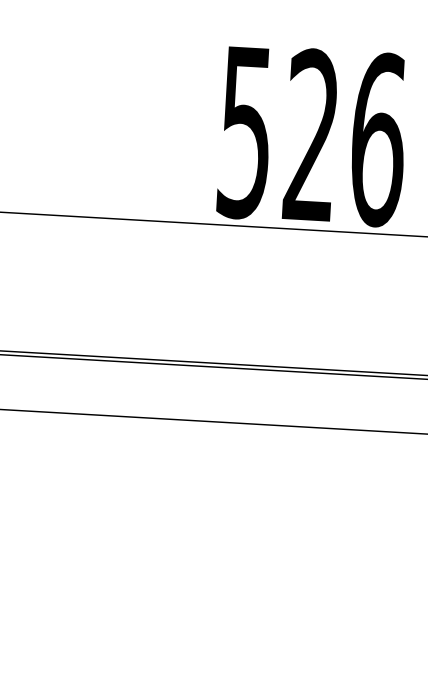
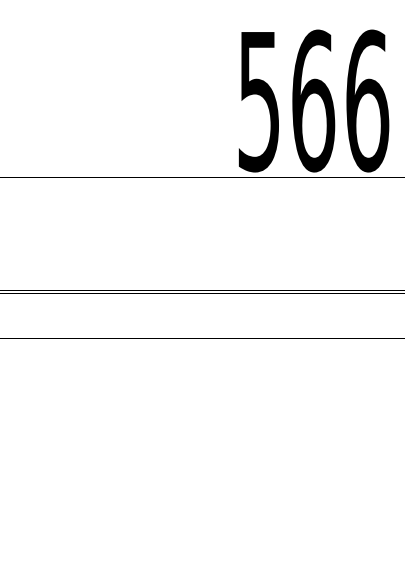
text: (312, 135) -> (313, 100), 526 -> 566

